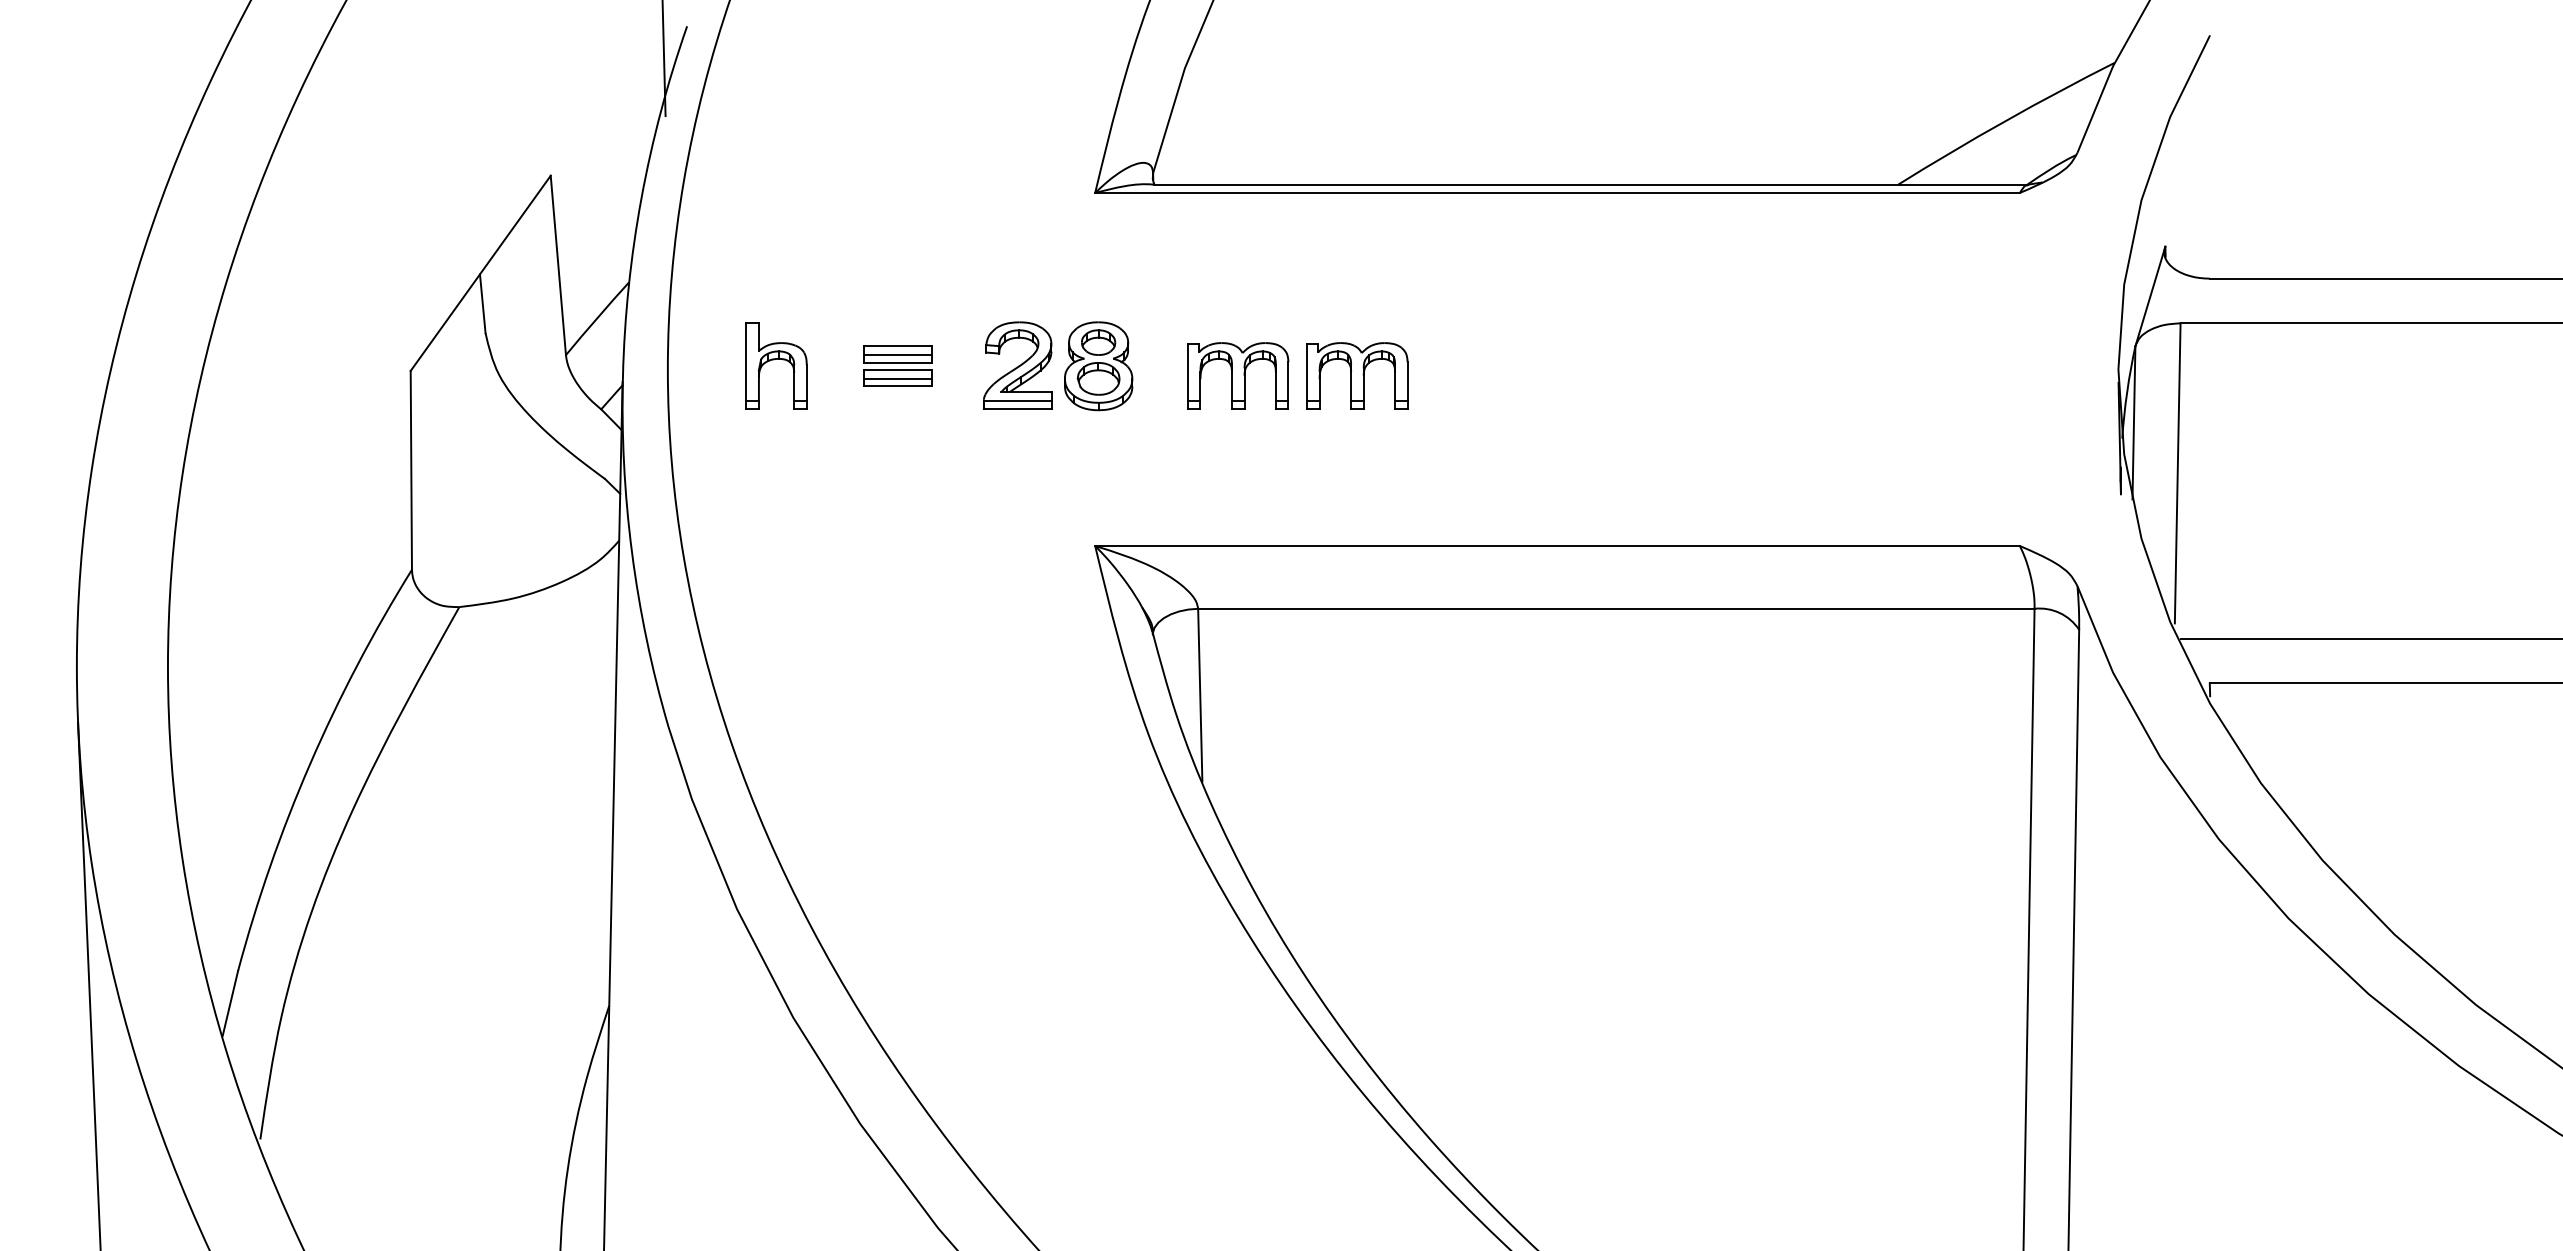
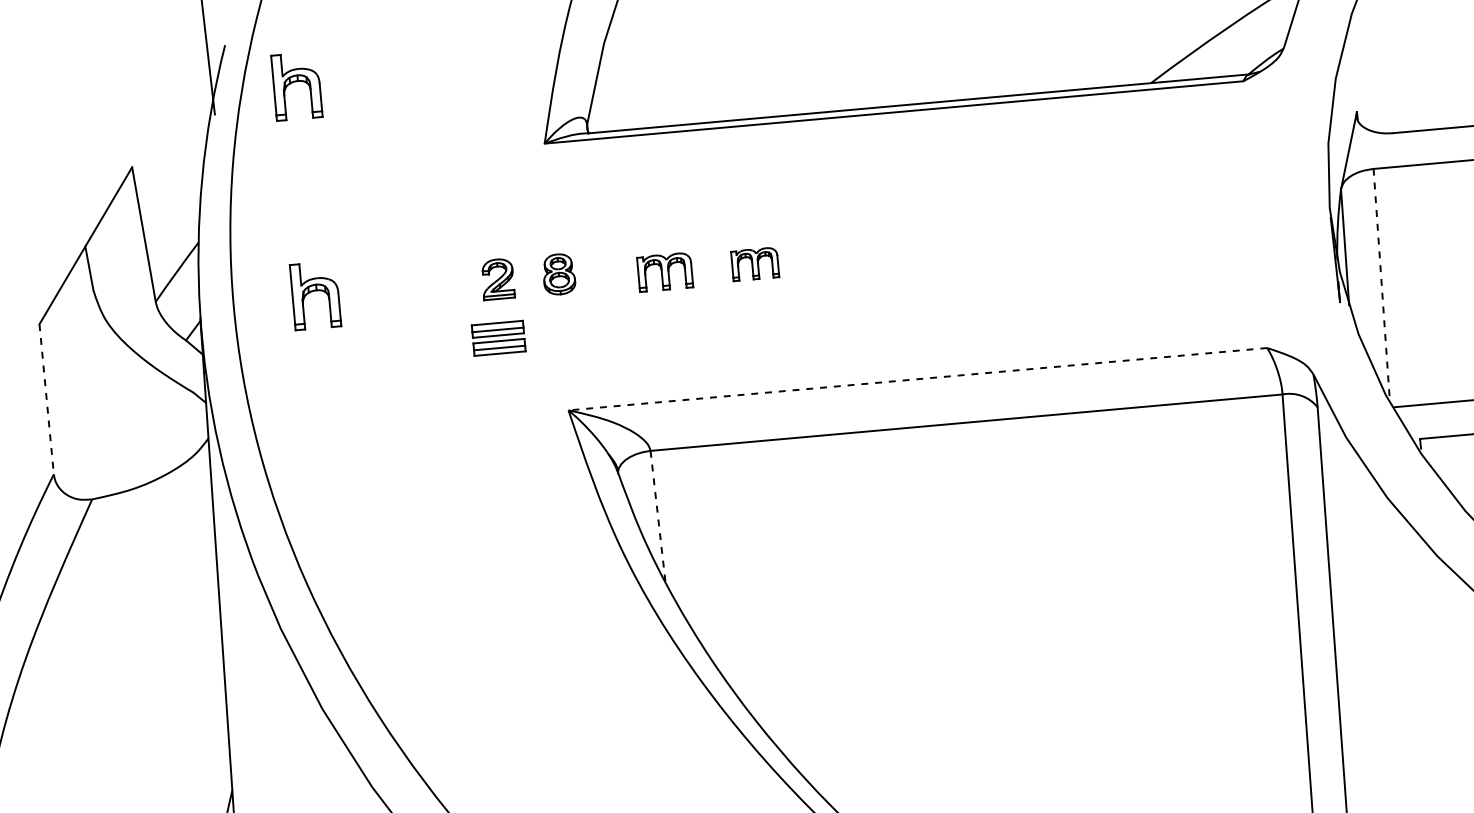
part: (776, 88) -> (296, 86), added
part: (897, 365) -> (498, 337), moved
part: (1017, 365) -> (497, 279), size x0.6
part: (1098, 366) -> (558, 274), size x0.6
part: (1238, 375) -> (665, 271), size x0.7
part: (1357, 375) -> (755, 263), size x0.6
line: (411, 470) -> (46, 399), solid -> dashed
line: (2177, 472) -> (1381, 281), solid -> dashed
line: (1557, 546) -> (917, 379), solid -> dashed
line: (1200, 695) -> (658, 516), solid -> dashed

